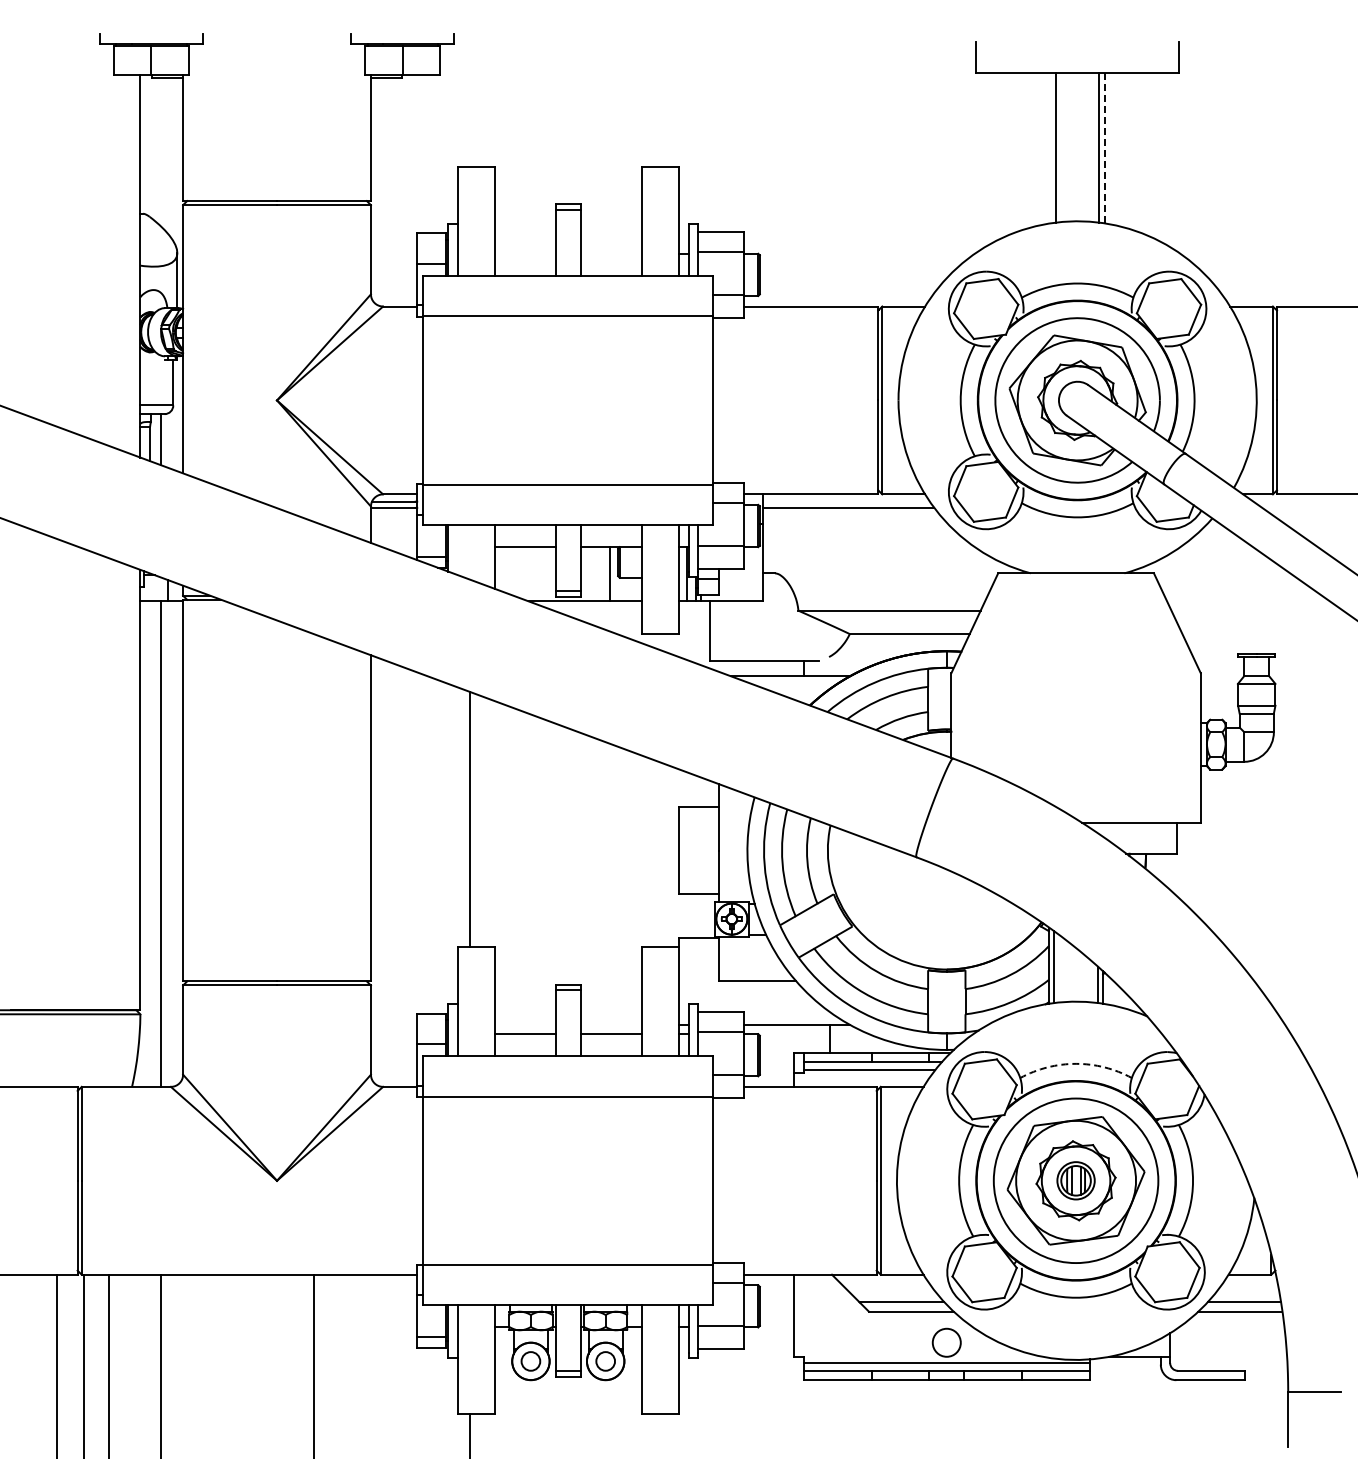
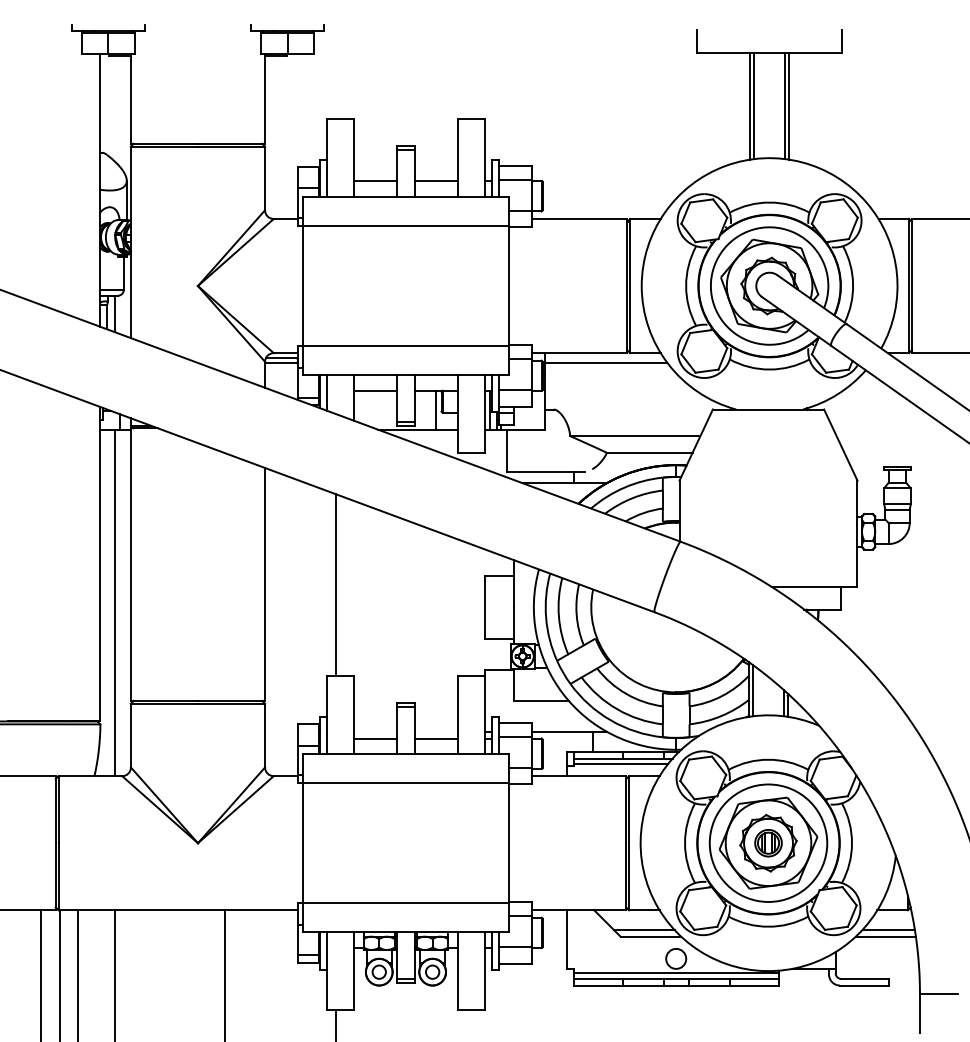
line: (1050, 148) -> (750, 106), added
line: (1104, 148) -> (788, 106), dashed -> solid
line: (525, 253) -> (375, 181), added
line: (610, 253) -> (436, 181), added
line: (457, 550) -> (326, 393), added
arc: (1076, 1063) -> (768, 759), dashed -> solid

